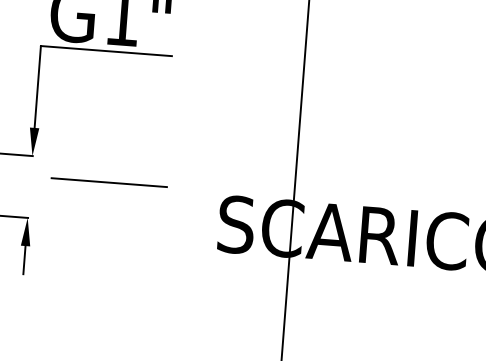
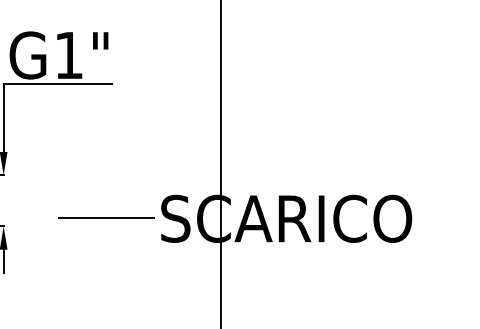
line: (109, 181) -> (106, 217), moved

